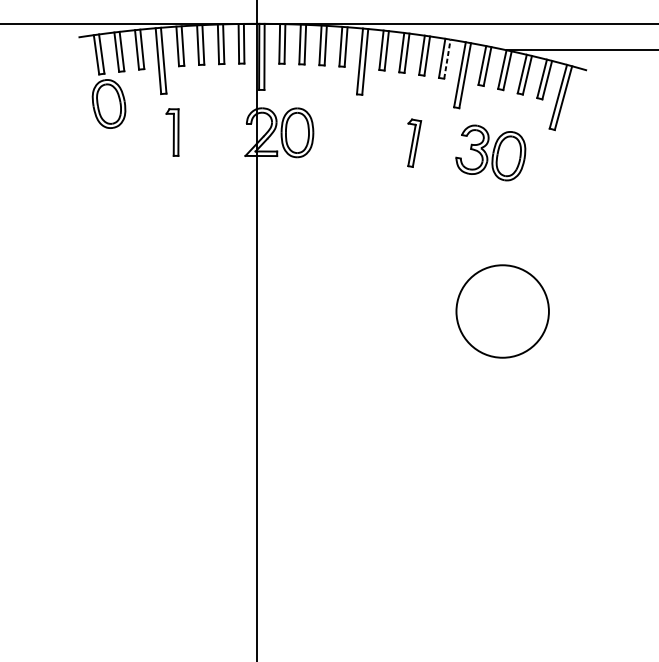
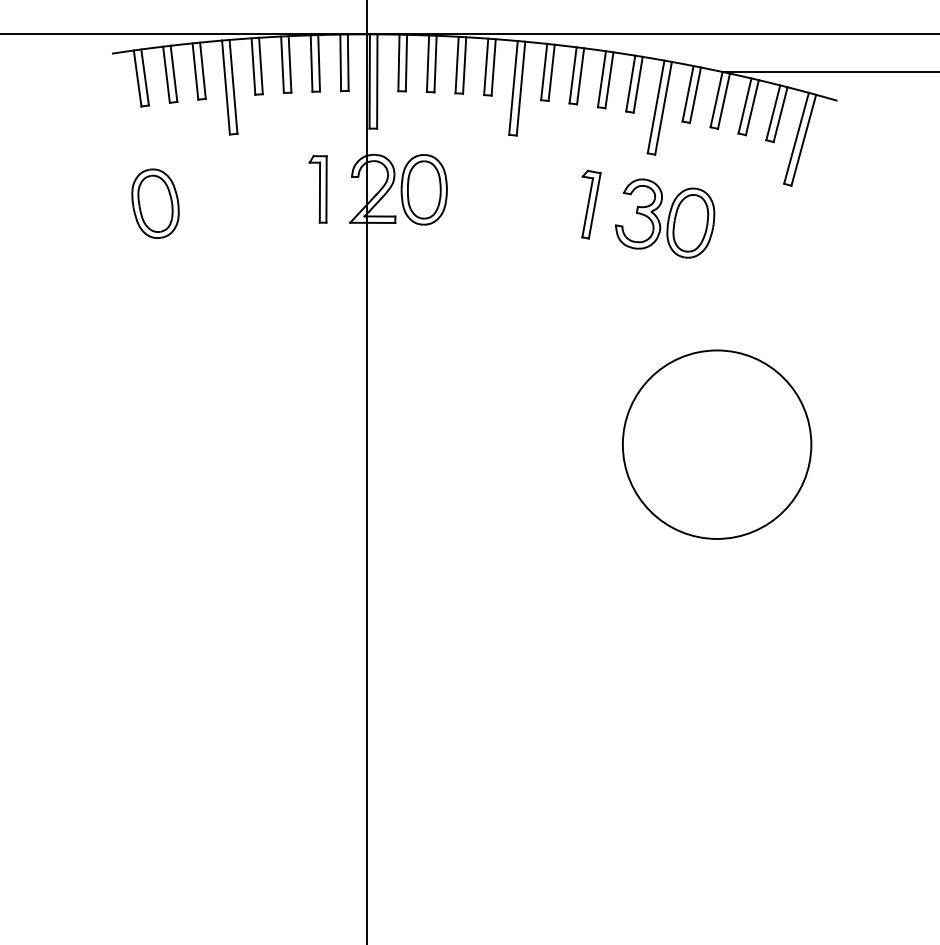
line: (447, 59) -> (638, 84), dashed -> solid
part: (109, 103) -> (155, 203), moved
part: (172, 132) -> (317, 189), moved
part: (491, 152) -> (665, 218), moved
circle: (502, 311) -> (716, 444), size x1.43

